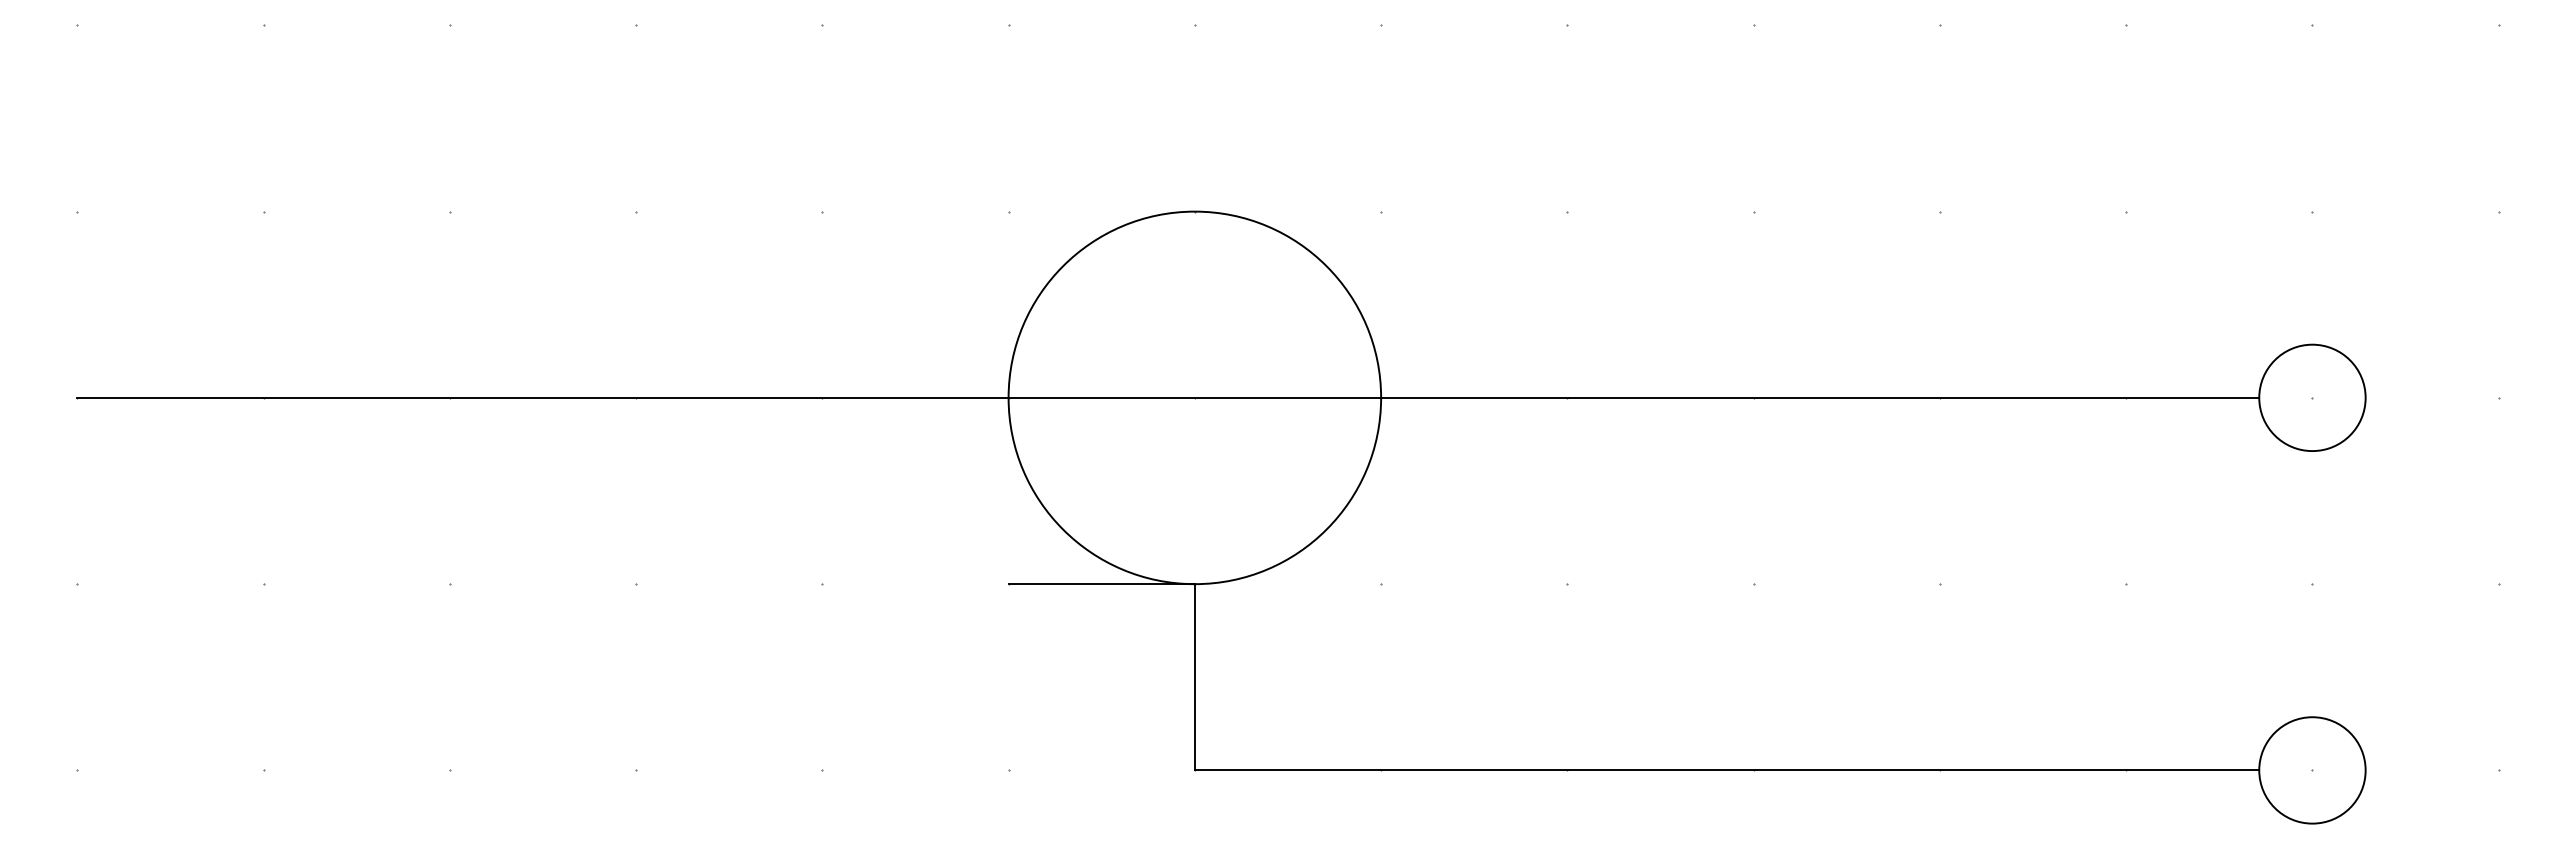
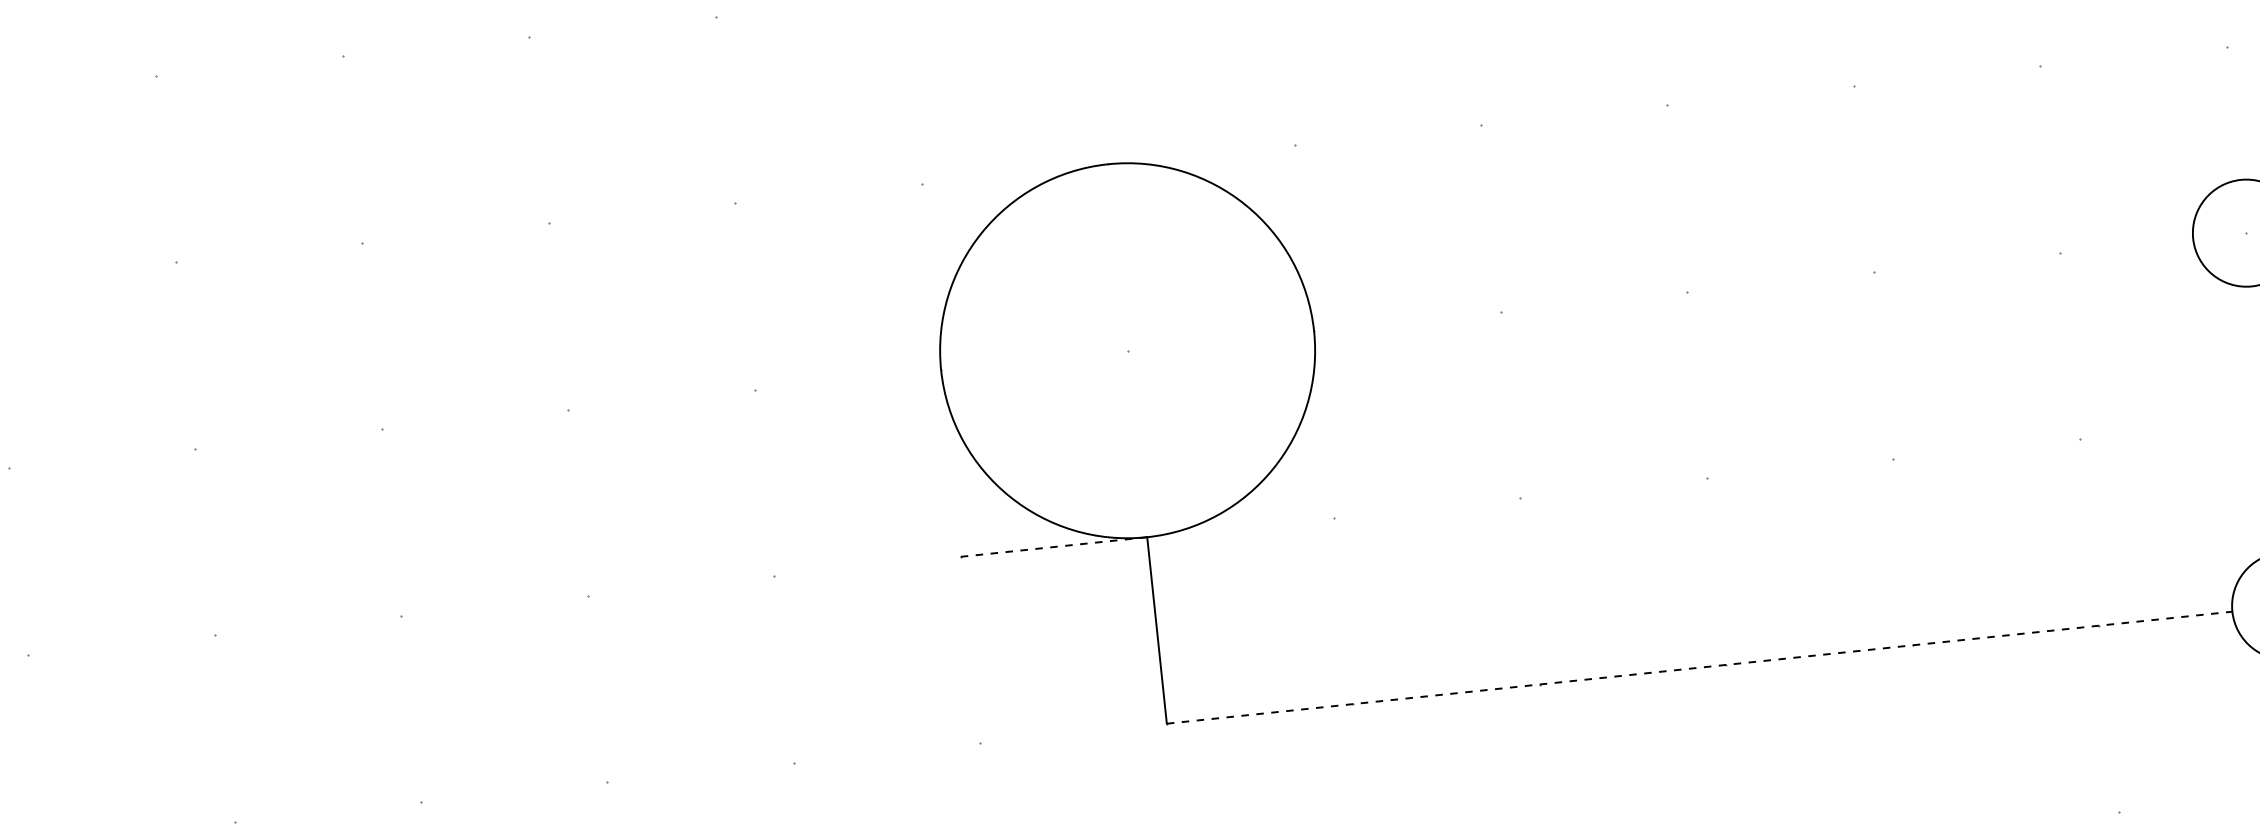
line: (1168, 397) -> (1101, 353), removed
line: (1102, 584) -> (1054, 547), solid -> dashed
line: (1727, 770) -> (1700, 667), solid -> dashed

